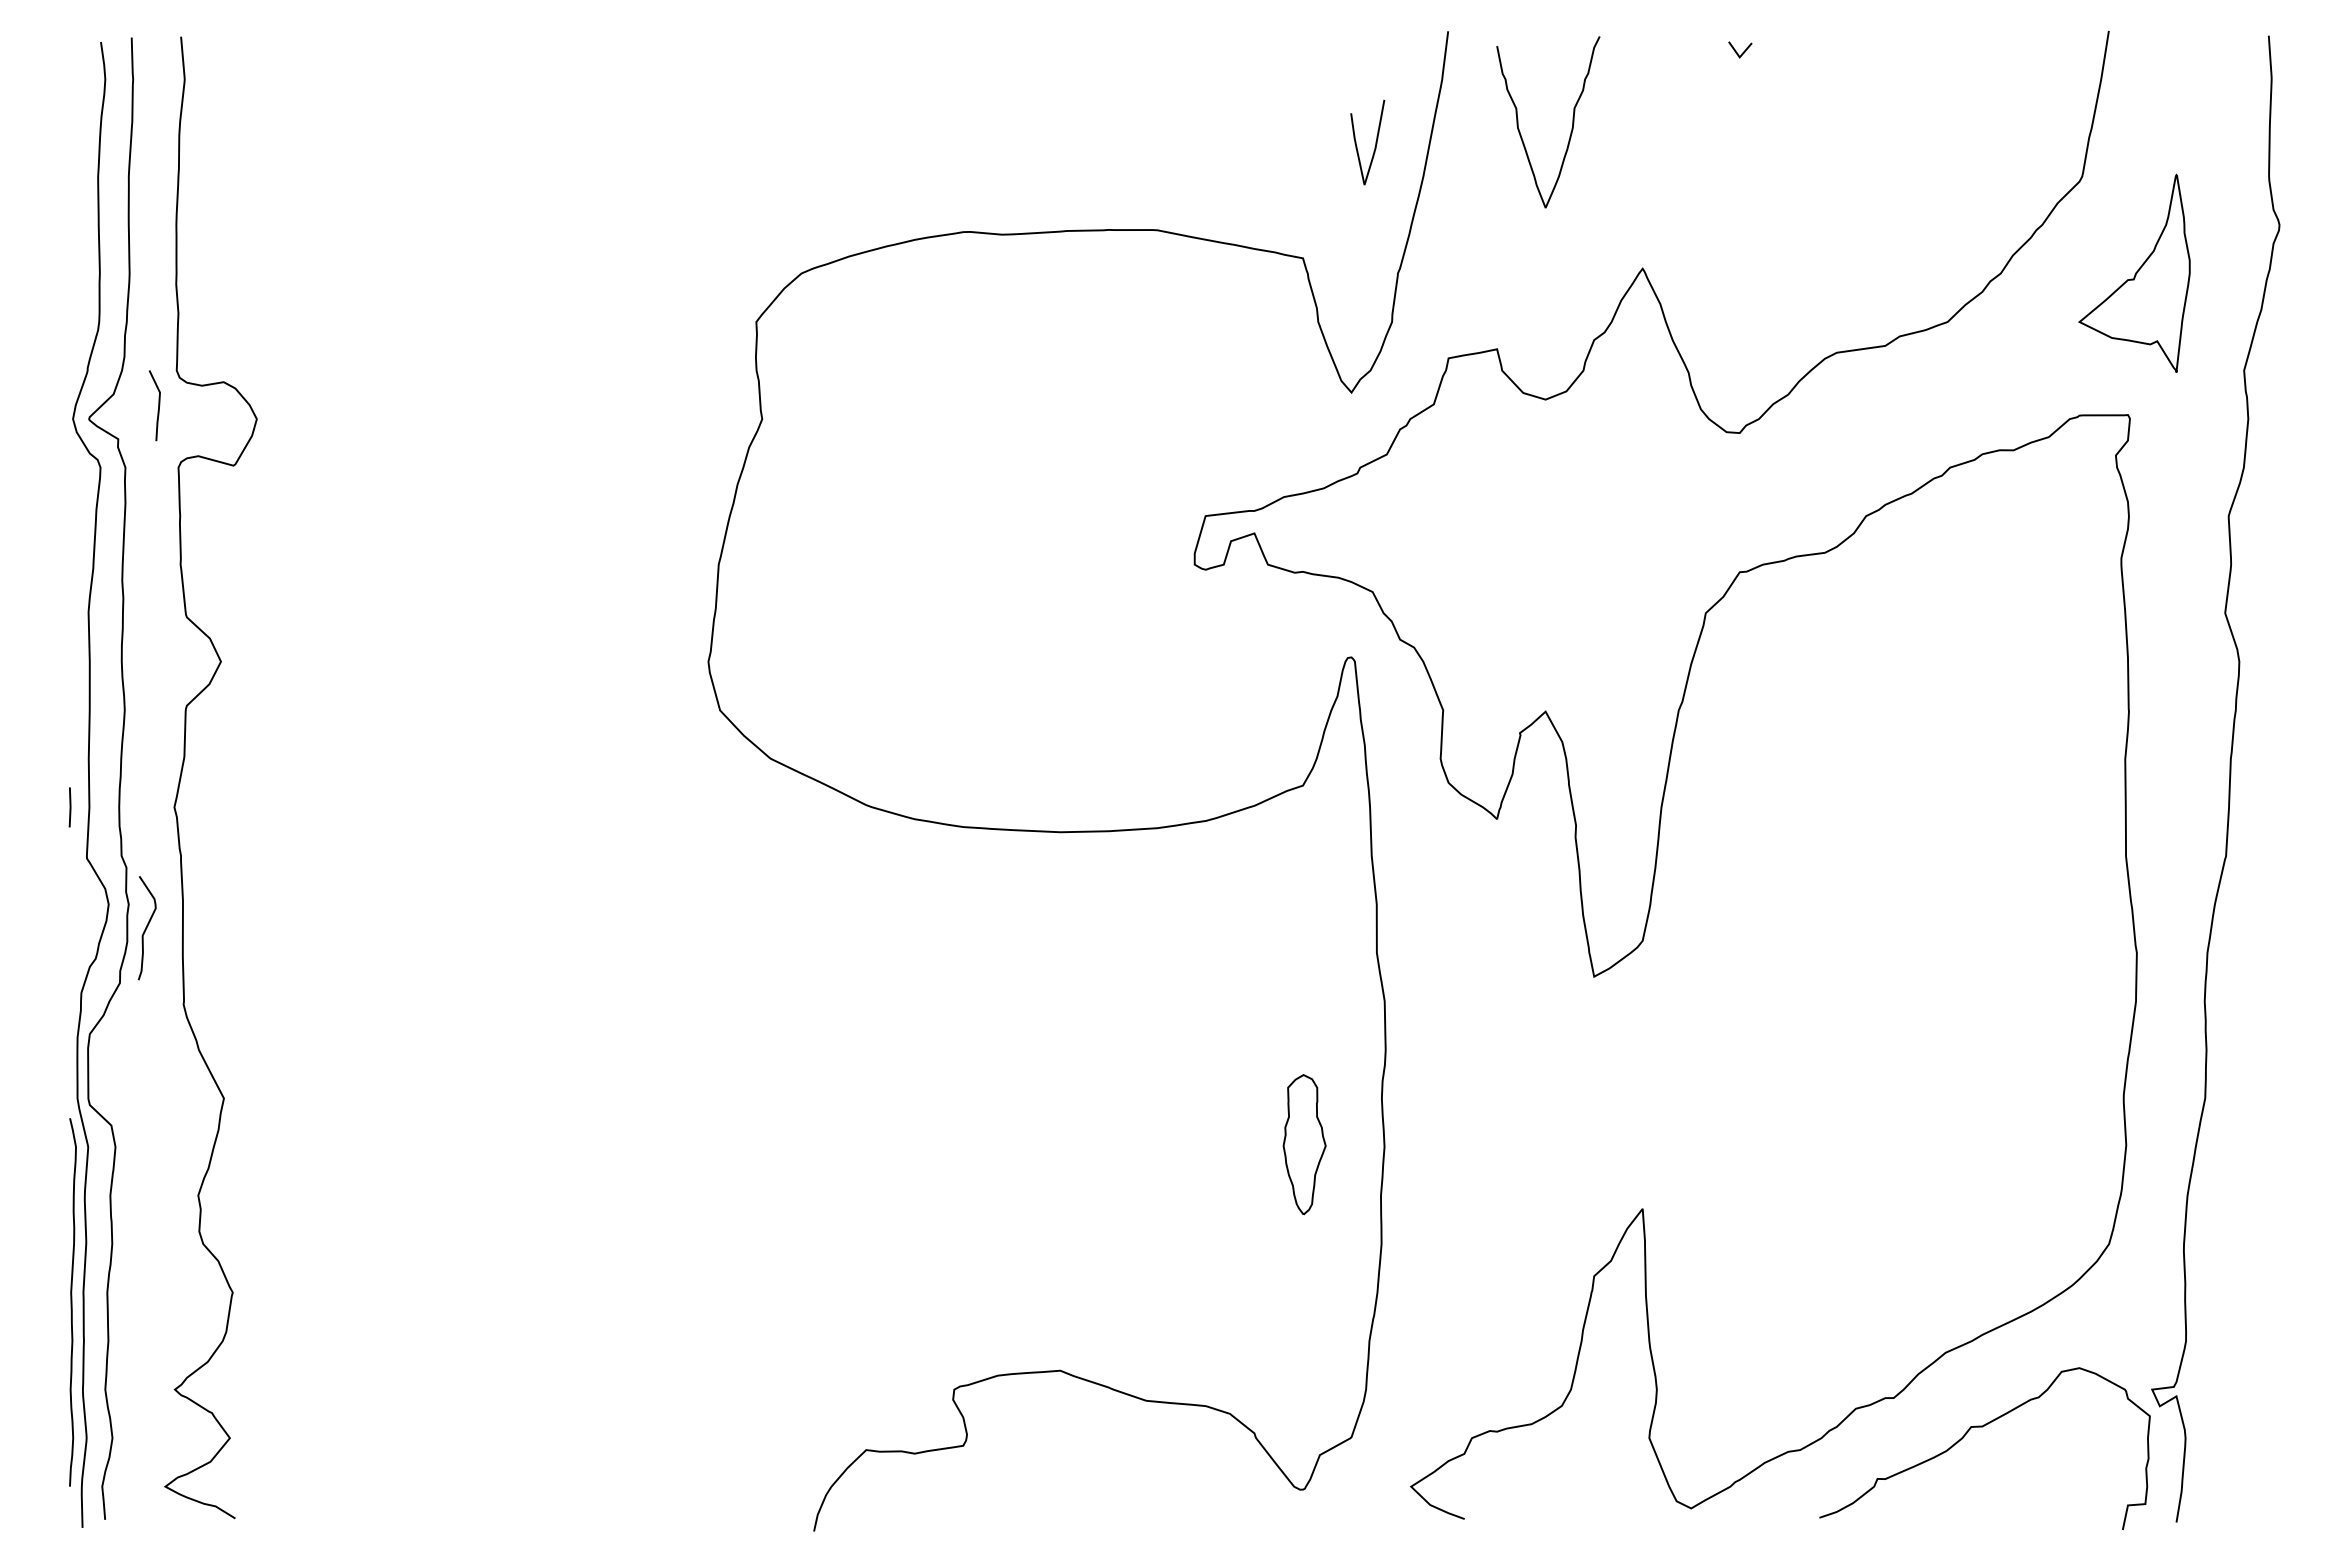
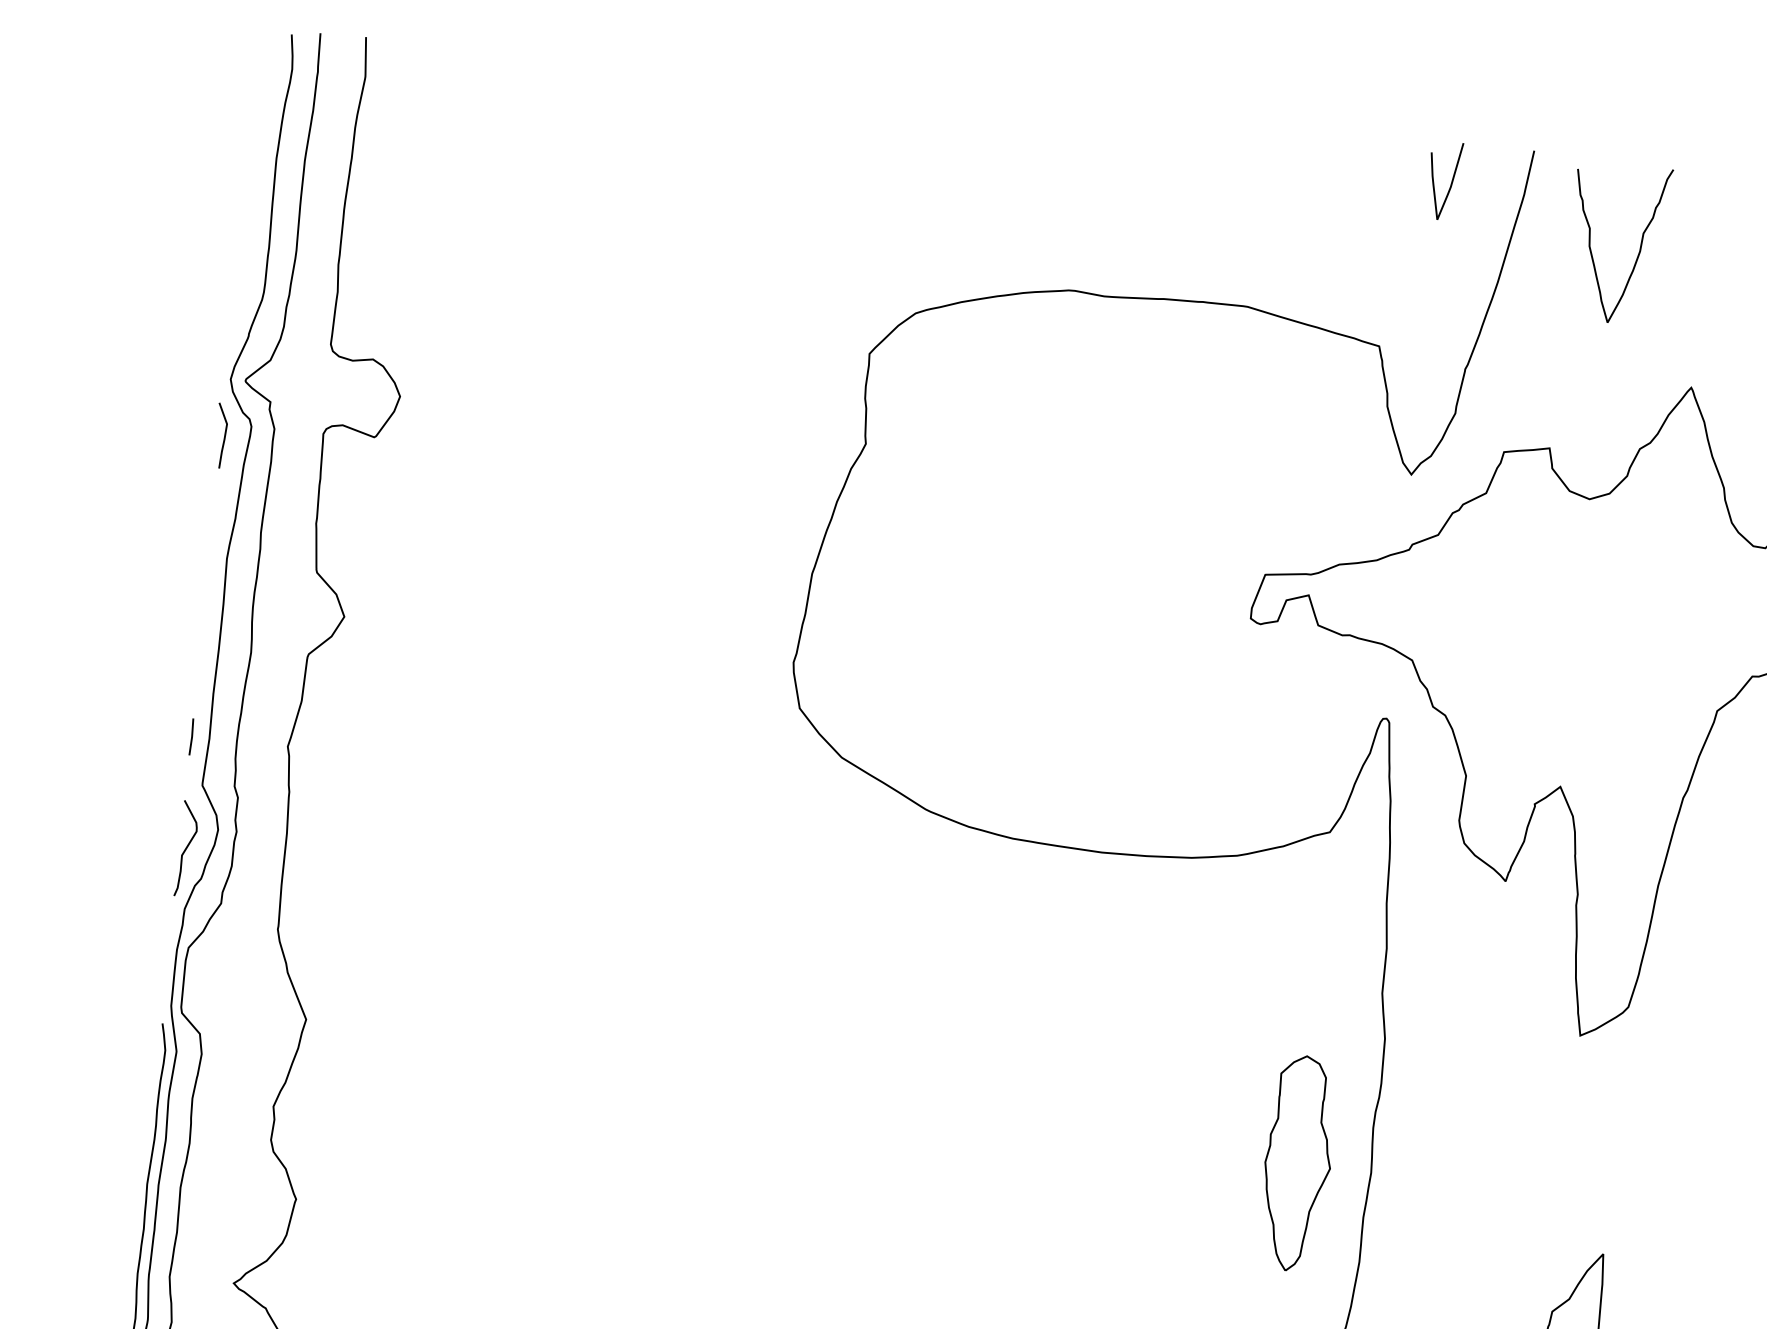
curve: (1375, 142) -> (1451, 181), moved
line: (158, 405) -> (224, 435), moved
curve: (147, 928) -> (187, 849), moved
part: (1304, 1144) -> (1297, 1163), size x1.67

